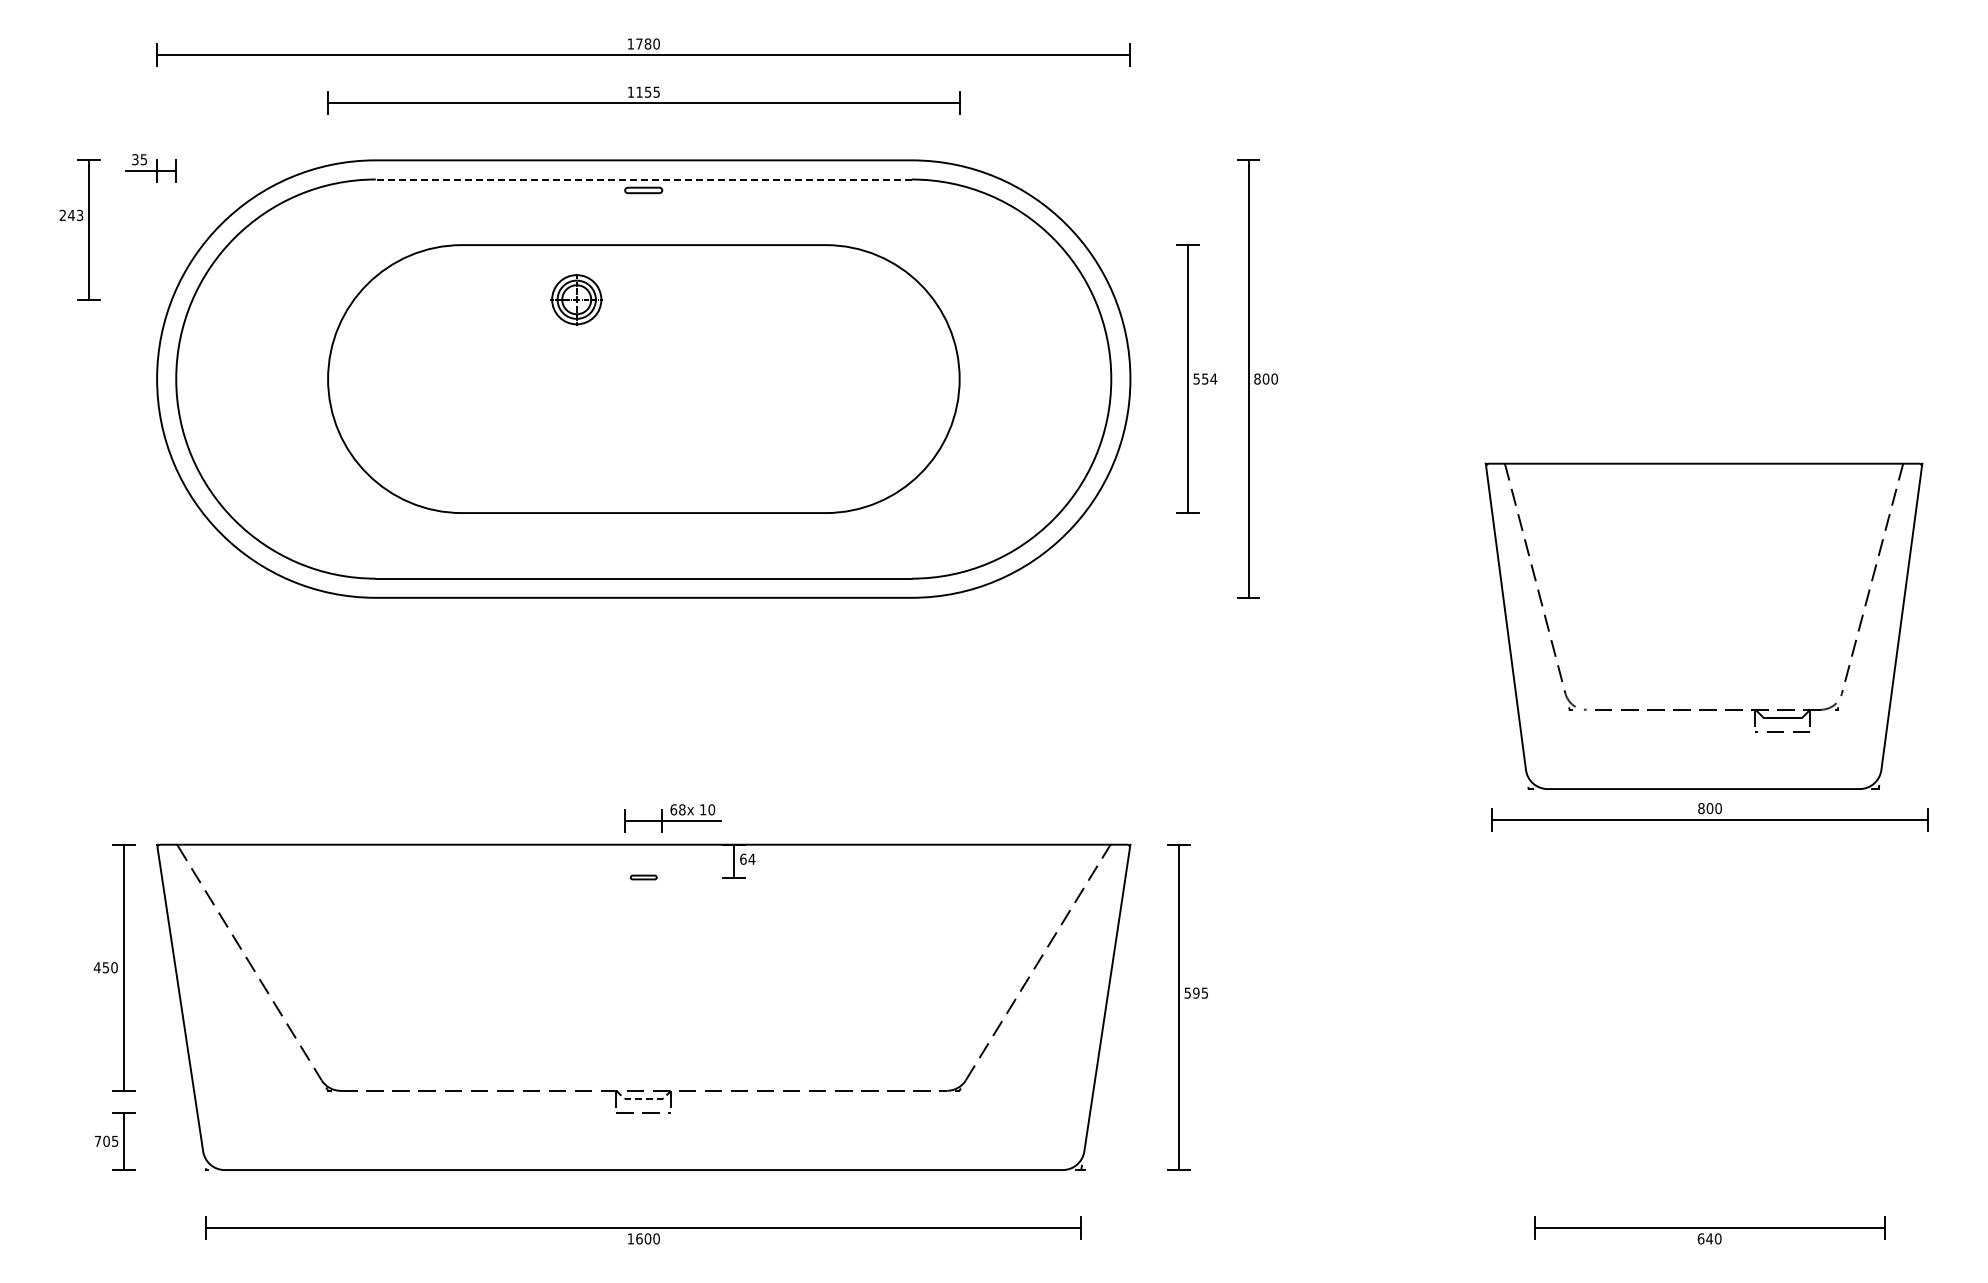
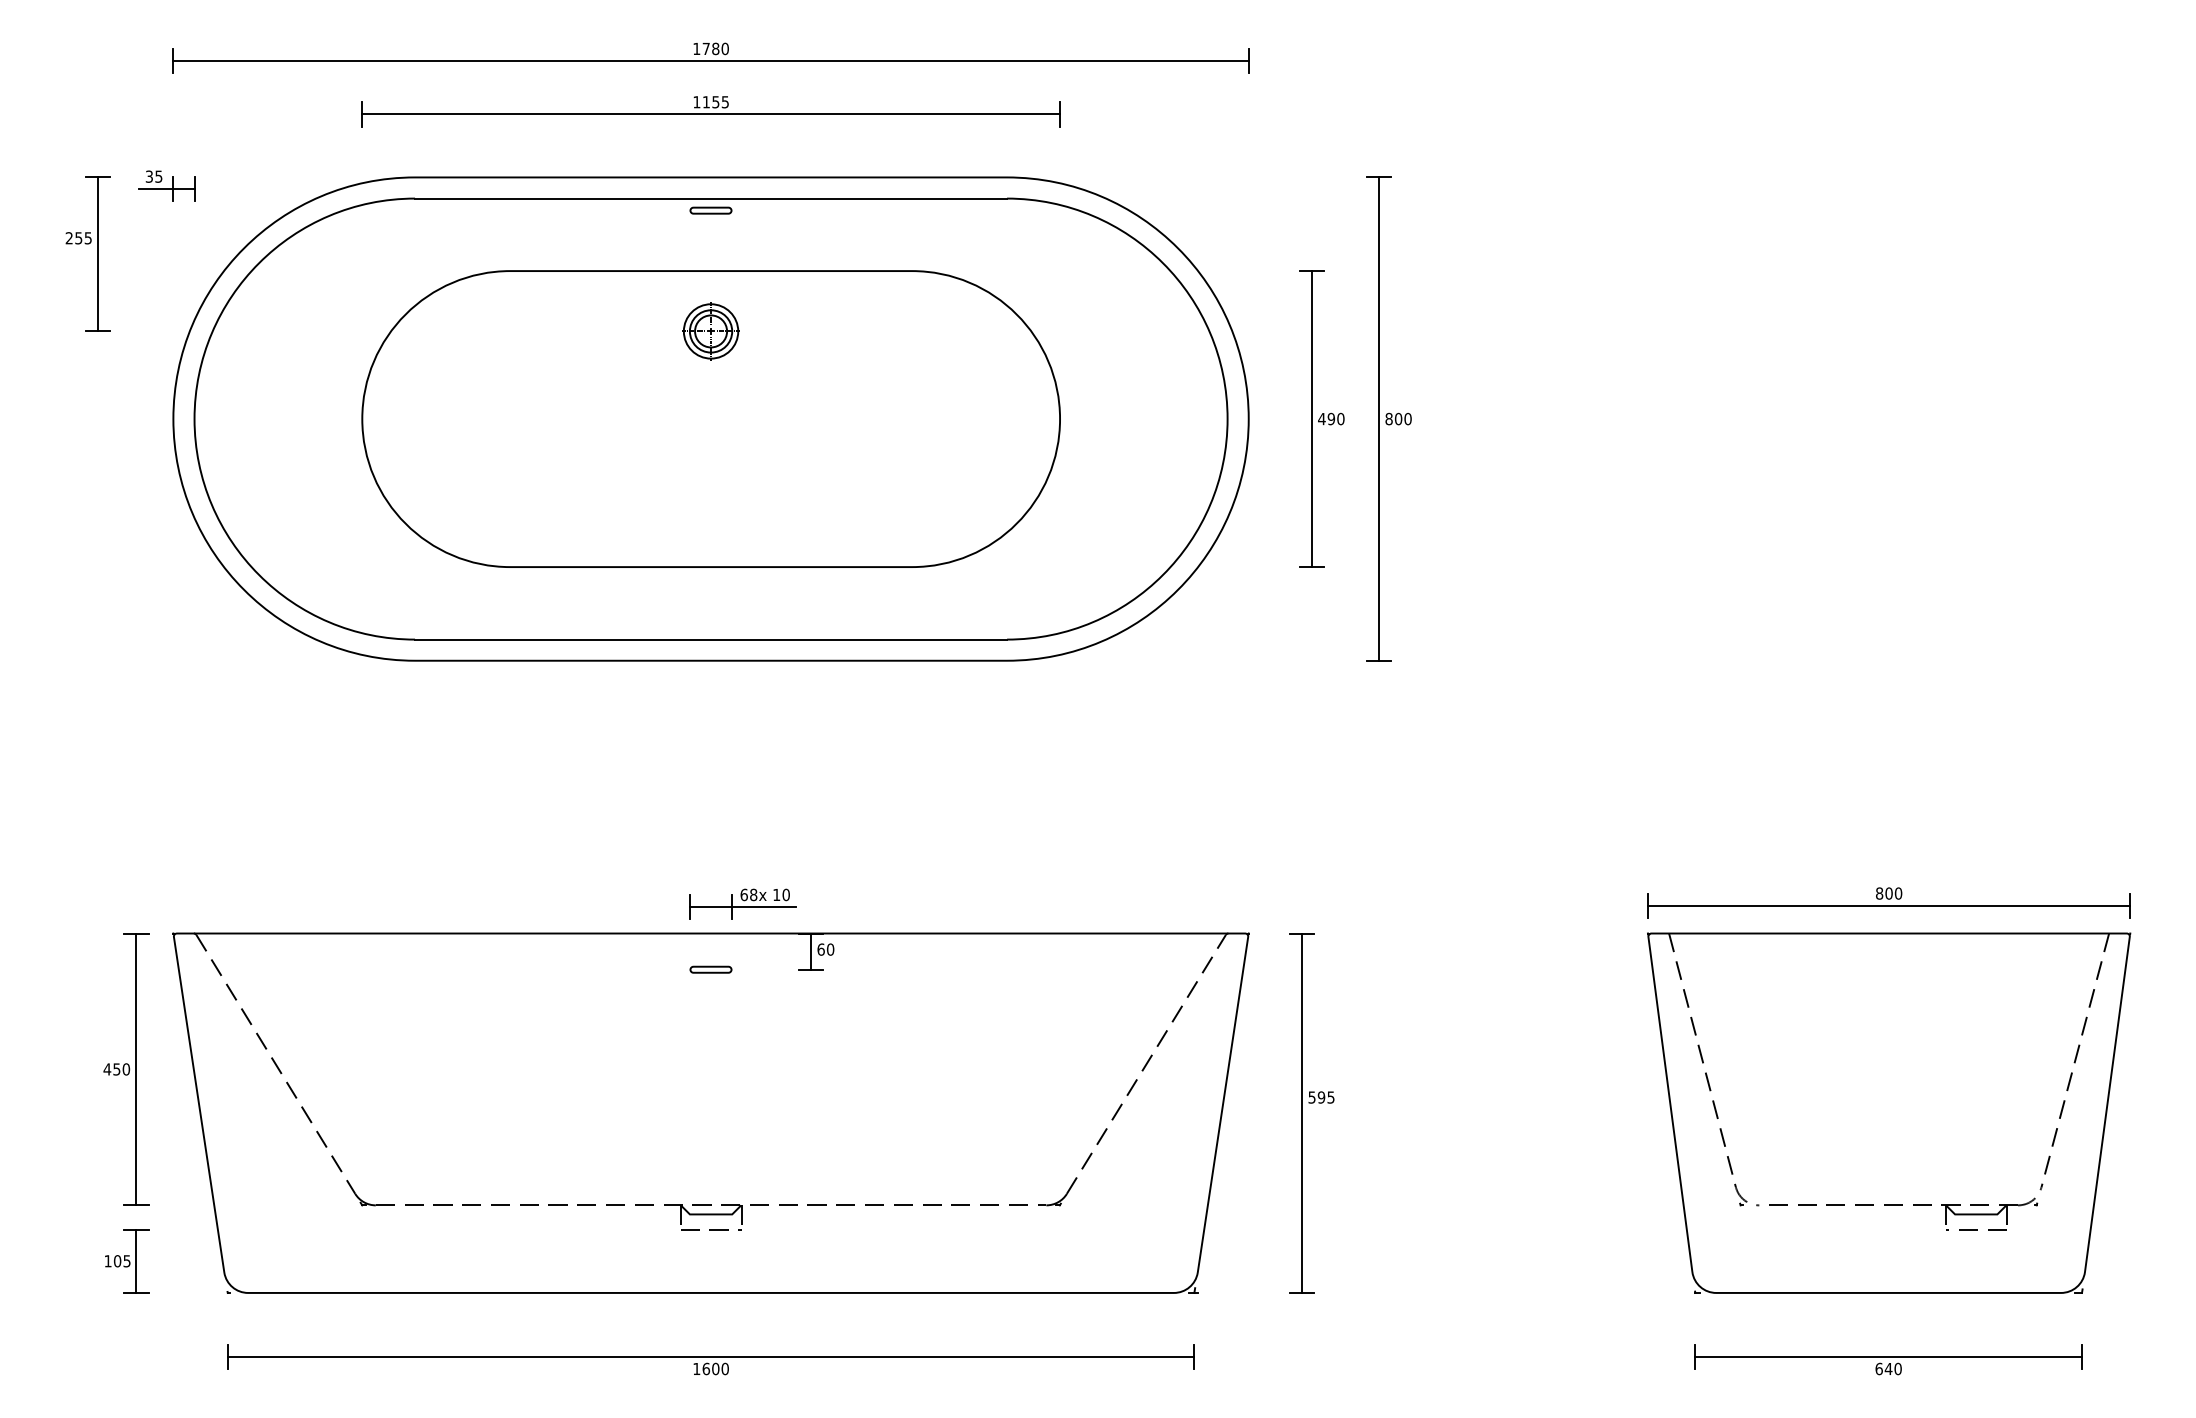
line: (643, 179) -> (710, 198), dashed -> solid
text: (75, 214) -> (83, 237), 243 -> 255
part: (576, 299) -> (710, 331), moved
text: (1205, 378) -> (1331, 418), 554 -> 490
part: (1703, 625) -> (1888, 1112), moved
text: (751, 858) -> (830, 948), 64 -> 60
part: (643, 877) -> (710, 969), size x1.43
line: (644, 1098) -> (711, 1213), dashed -> solid
text: (97, 1140) -> (107, 1260), 705 -> 105

